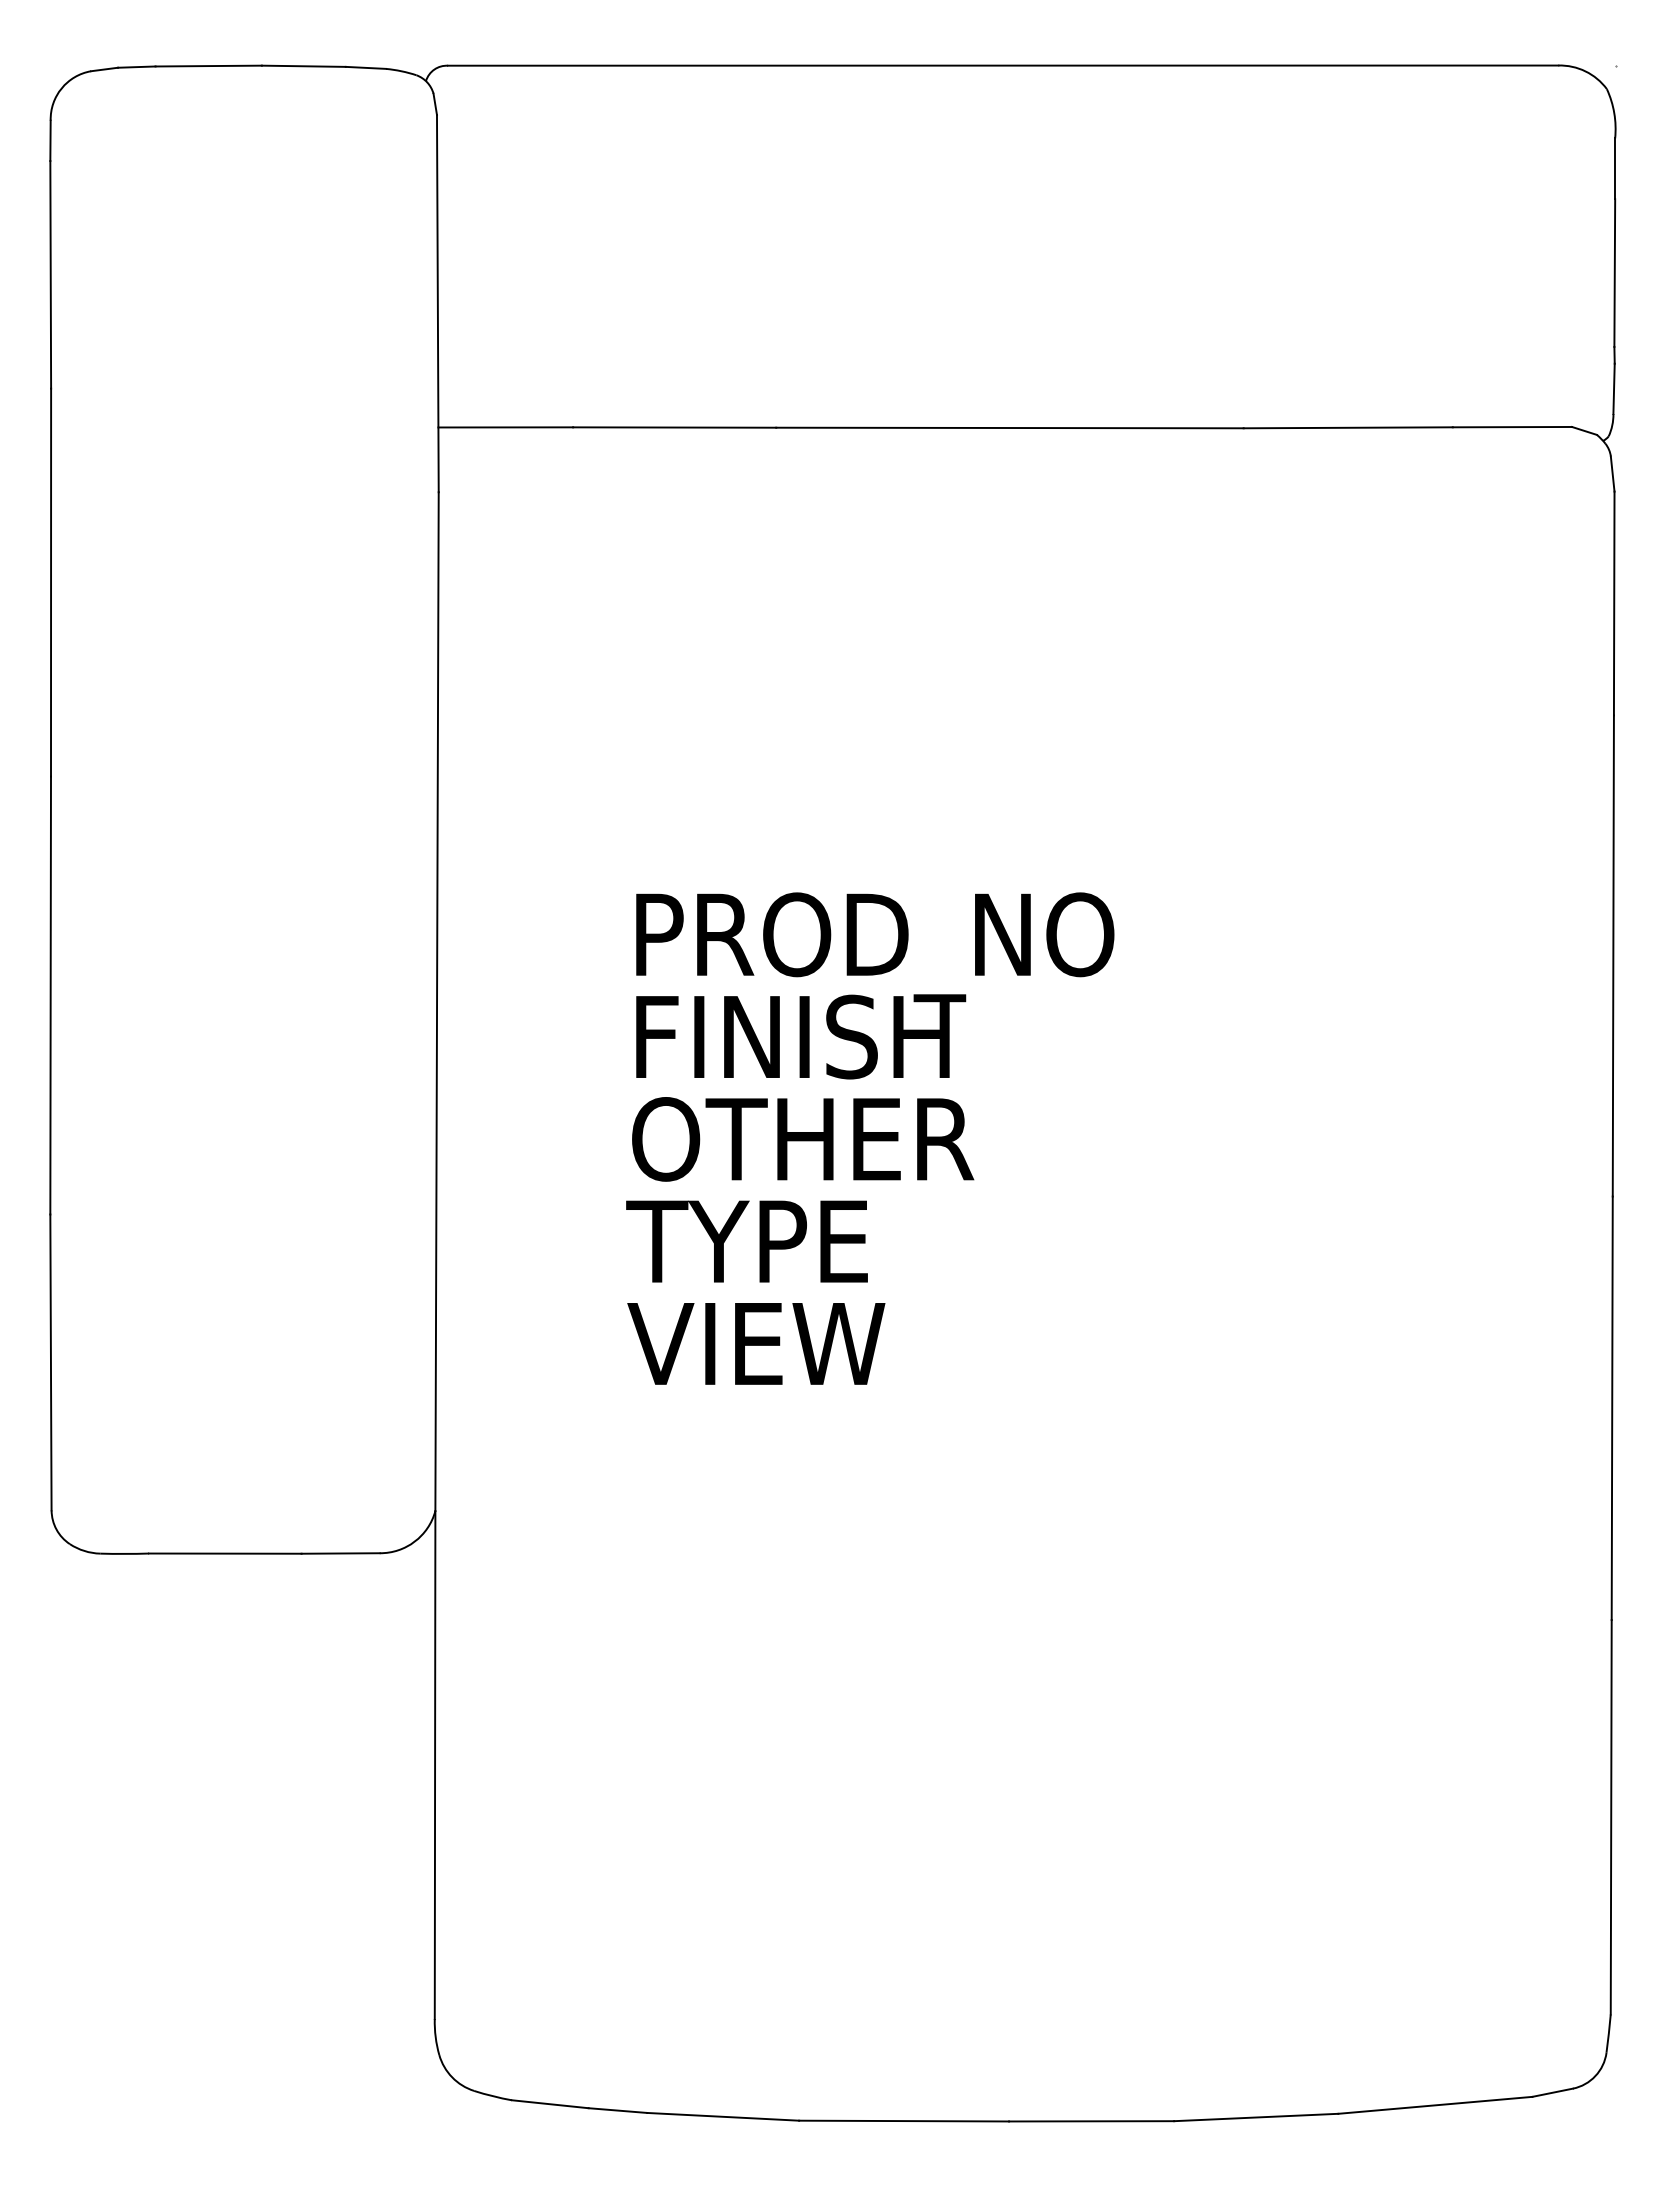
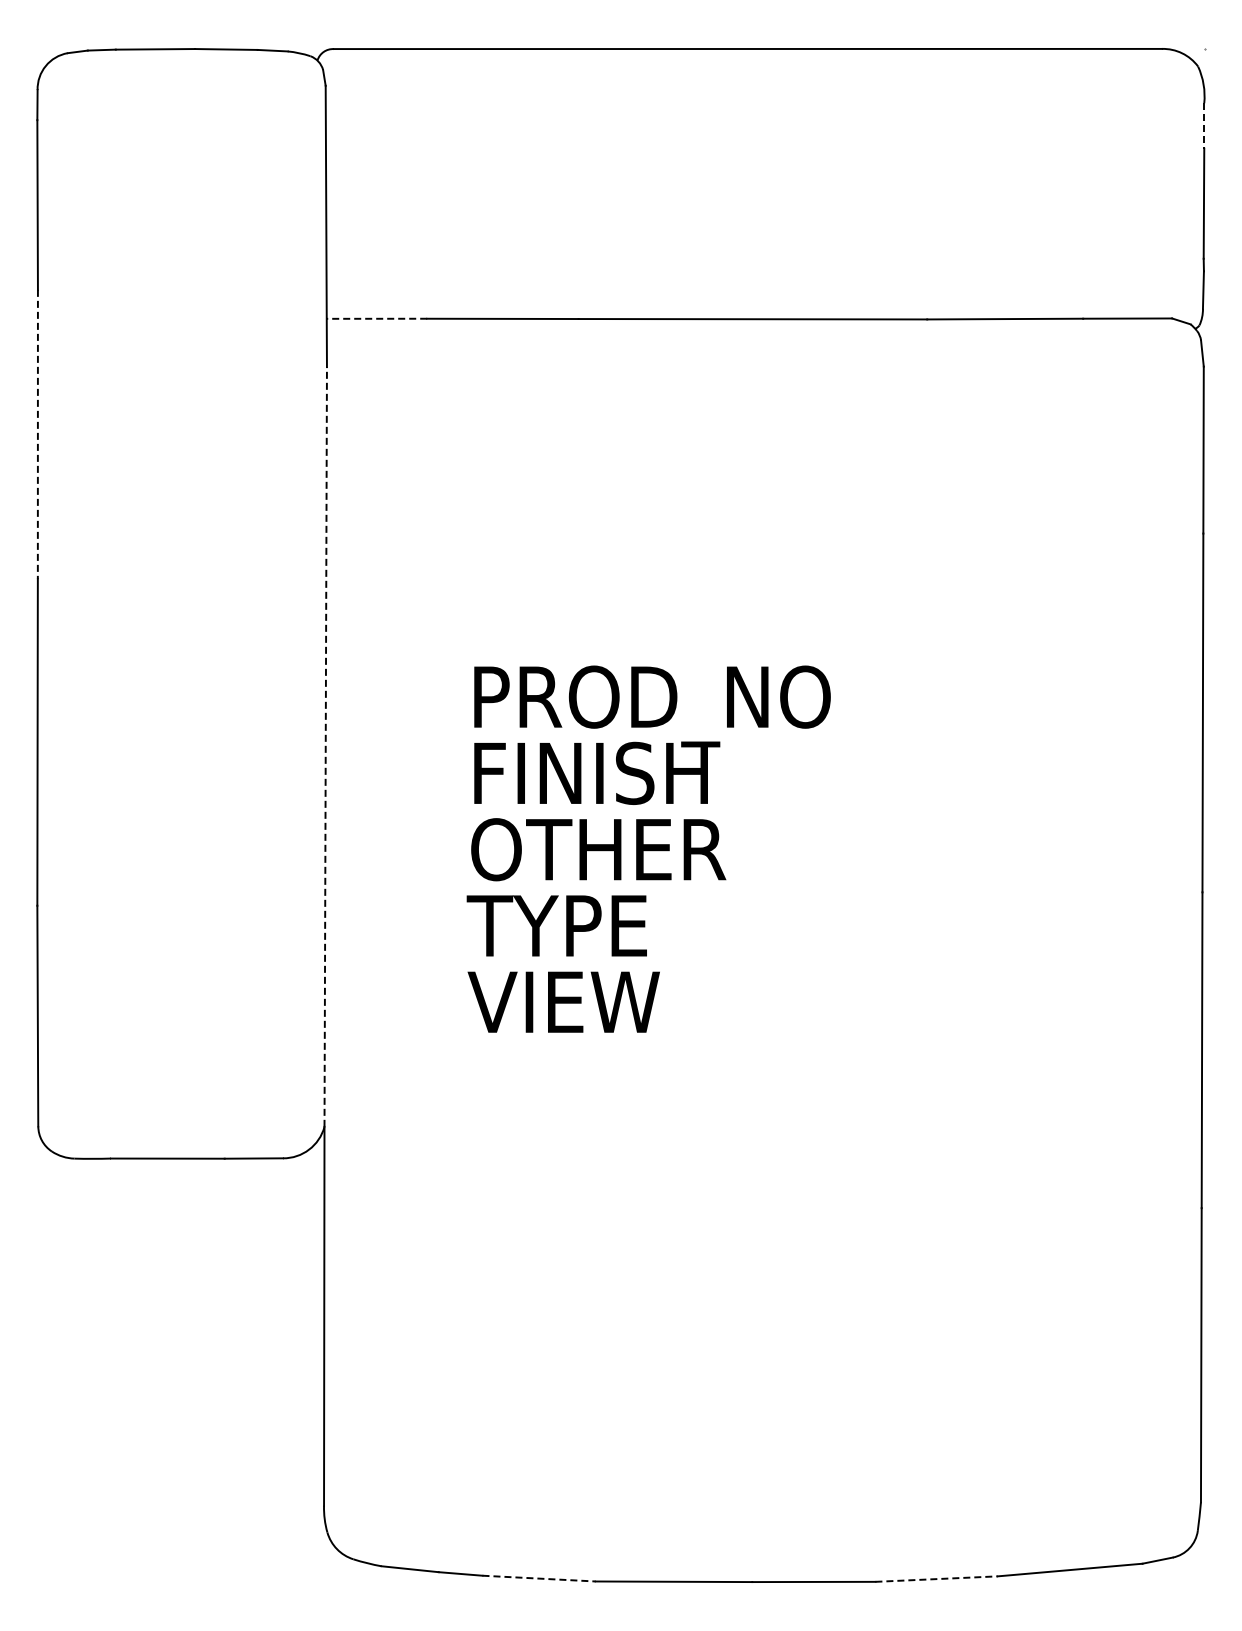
line: (1615, 168) -> (1204, 125), solid -> dashed
line: (505, 427) -> (376, 318), solid -> dashed
line: (50, 582) -> (37, 434), solid -> dashed
line: (436, 1000) -> (325, 746), solid -> dashed
line: (723, 2116) -> (539, 1578), solid -> dashed
line: (1257, 2118) -> (937, 1579), solid -> dashed

